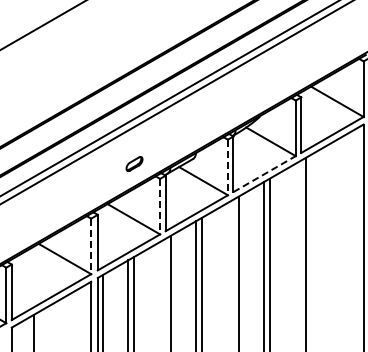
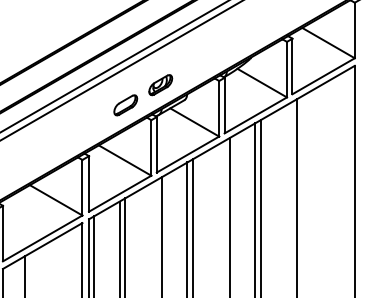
part: (169, 143) -> (160, 84), added
part: (134, 163) -> (125, 104), size x1.43
line: (227, 167) -> (218, 108), dashed -> solid
line: (264, 174) -> (255, 115), dashed -> solid
line: (160, 206) -> (151, 147), dashed -> solid
line: (91, 246) -> (82, 187), dashed -> solid

